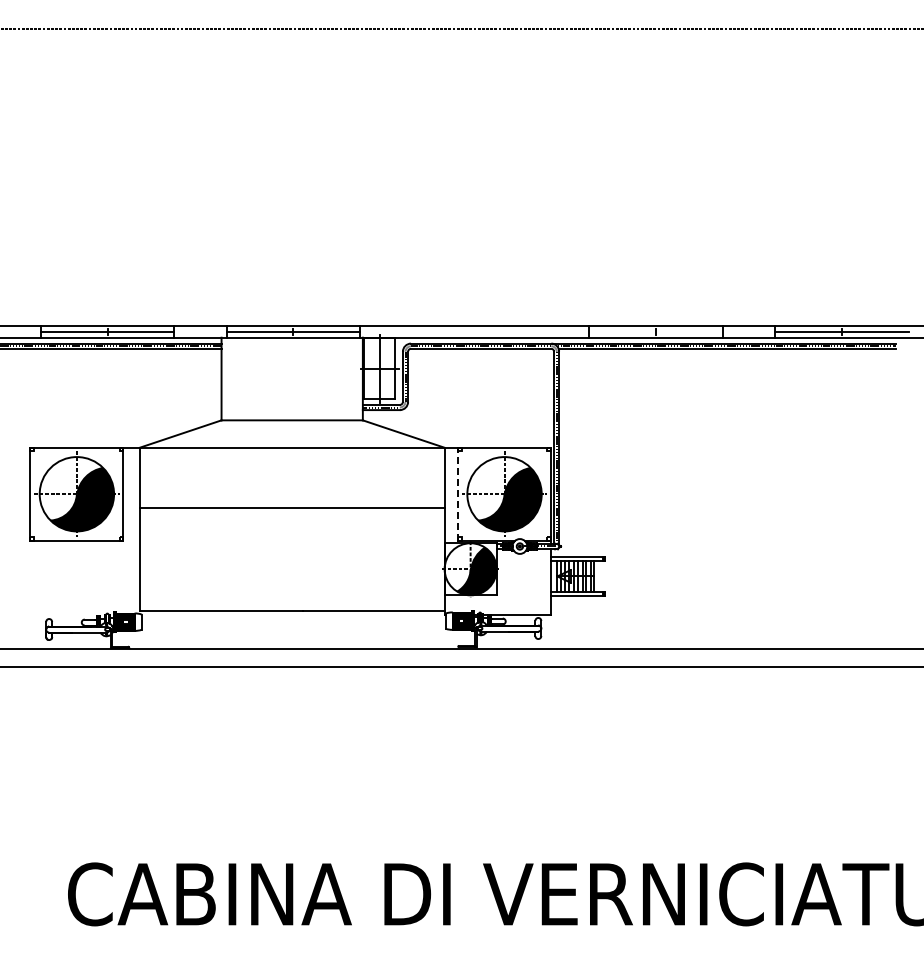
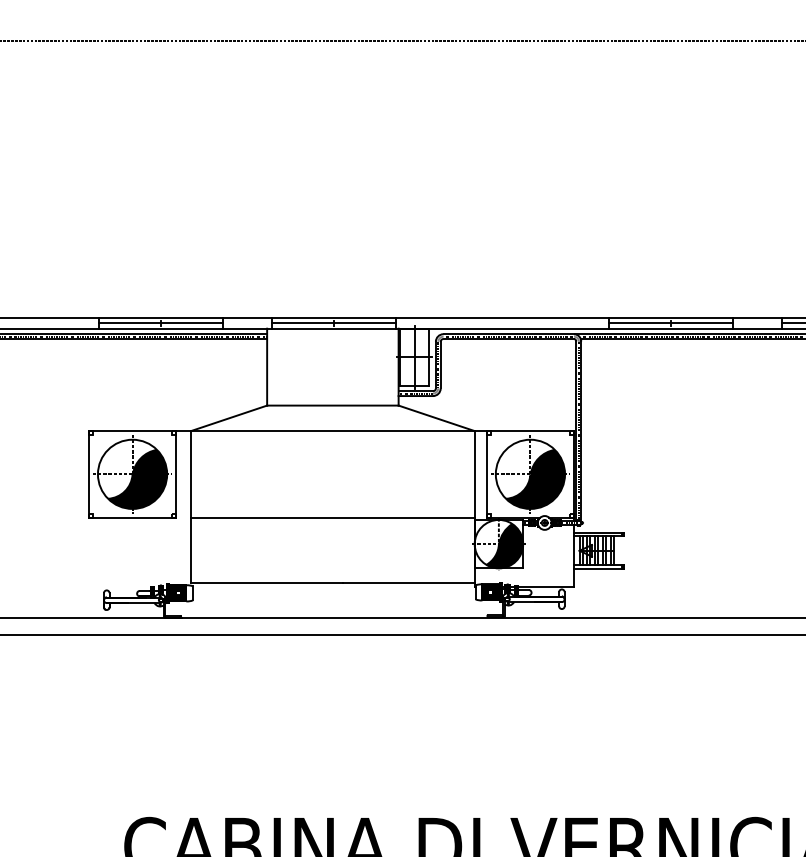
line: (655, 331) -> (670, 322), added
line: (458, 493) -> (487, 473), dashed -> solid
line: (291, 507) -> (332, 517), moved

